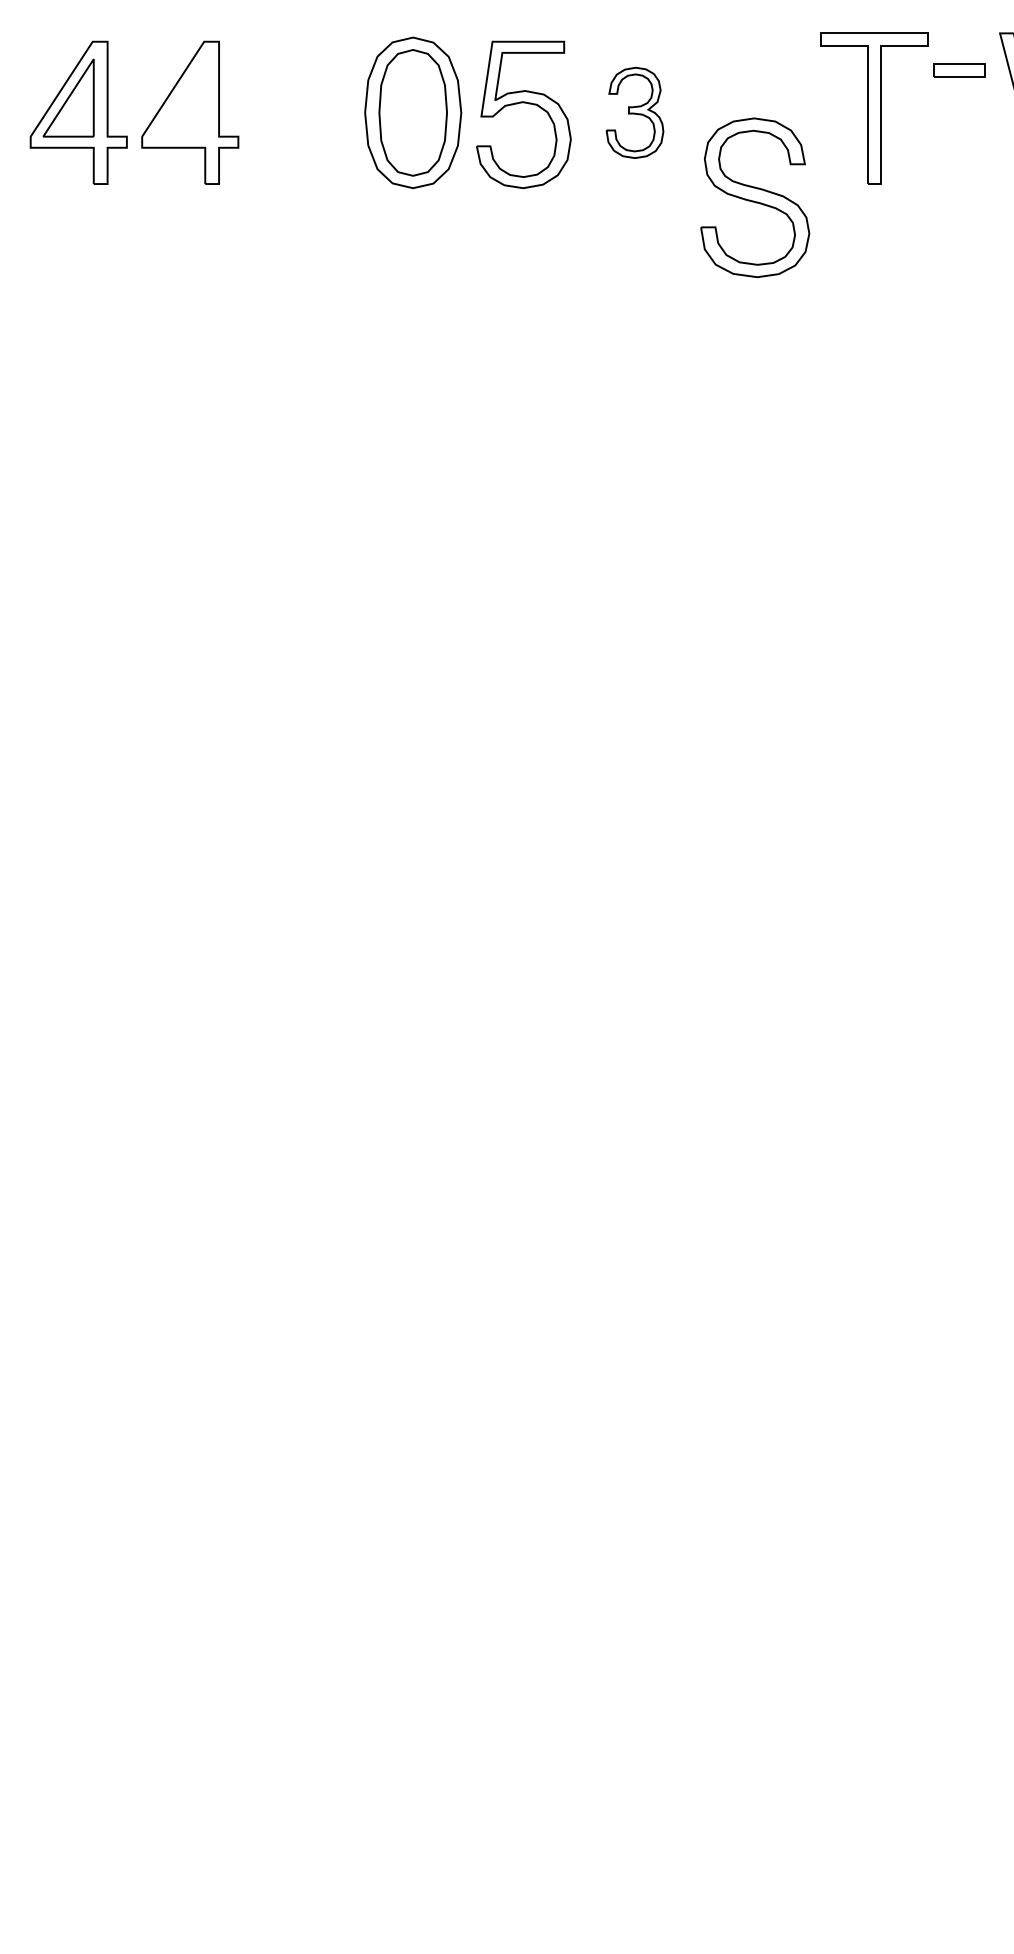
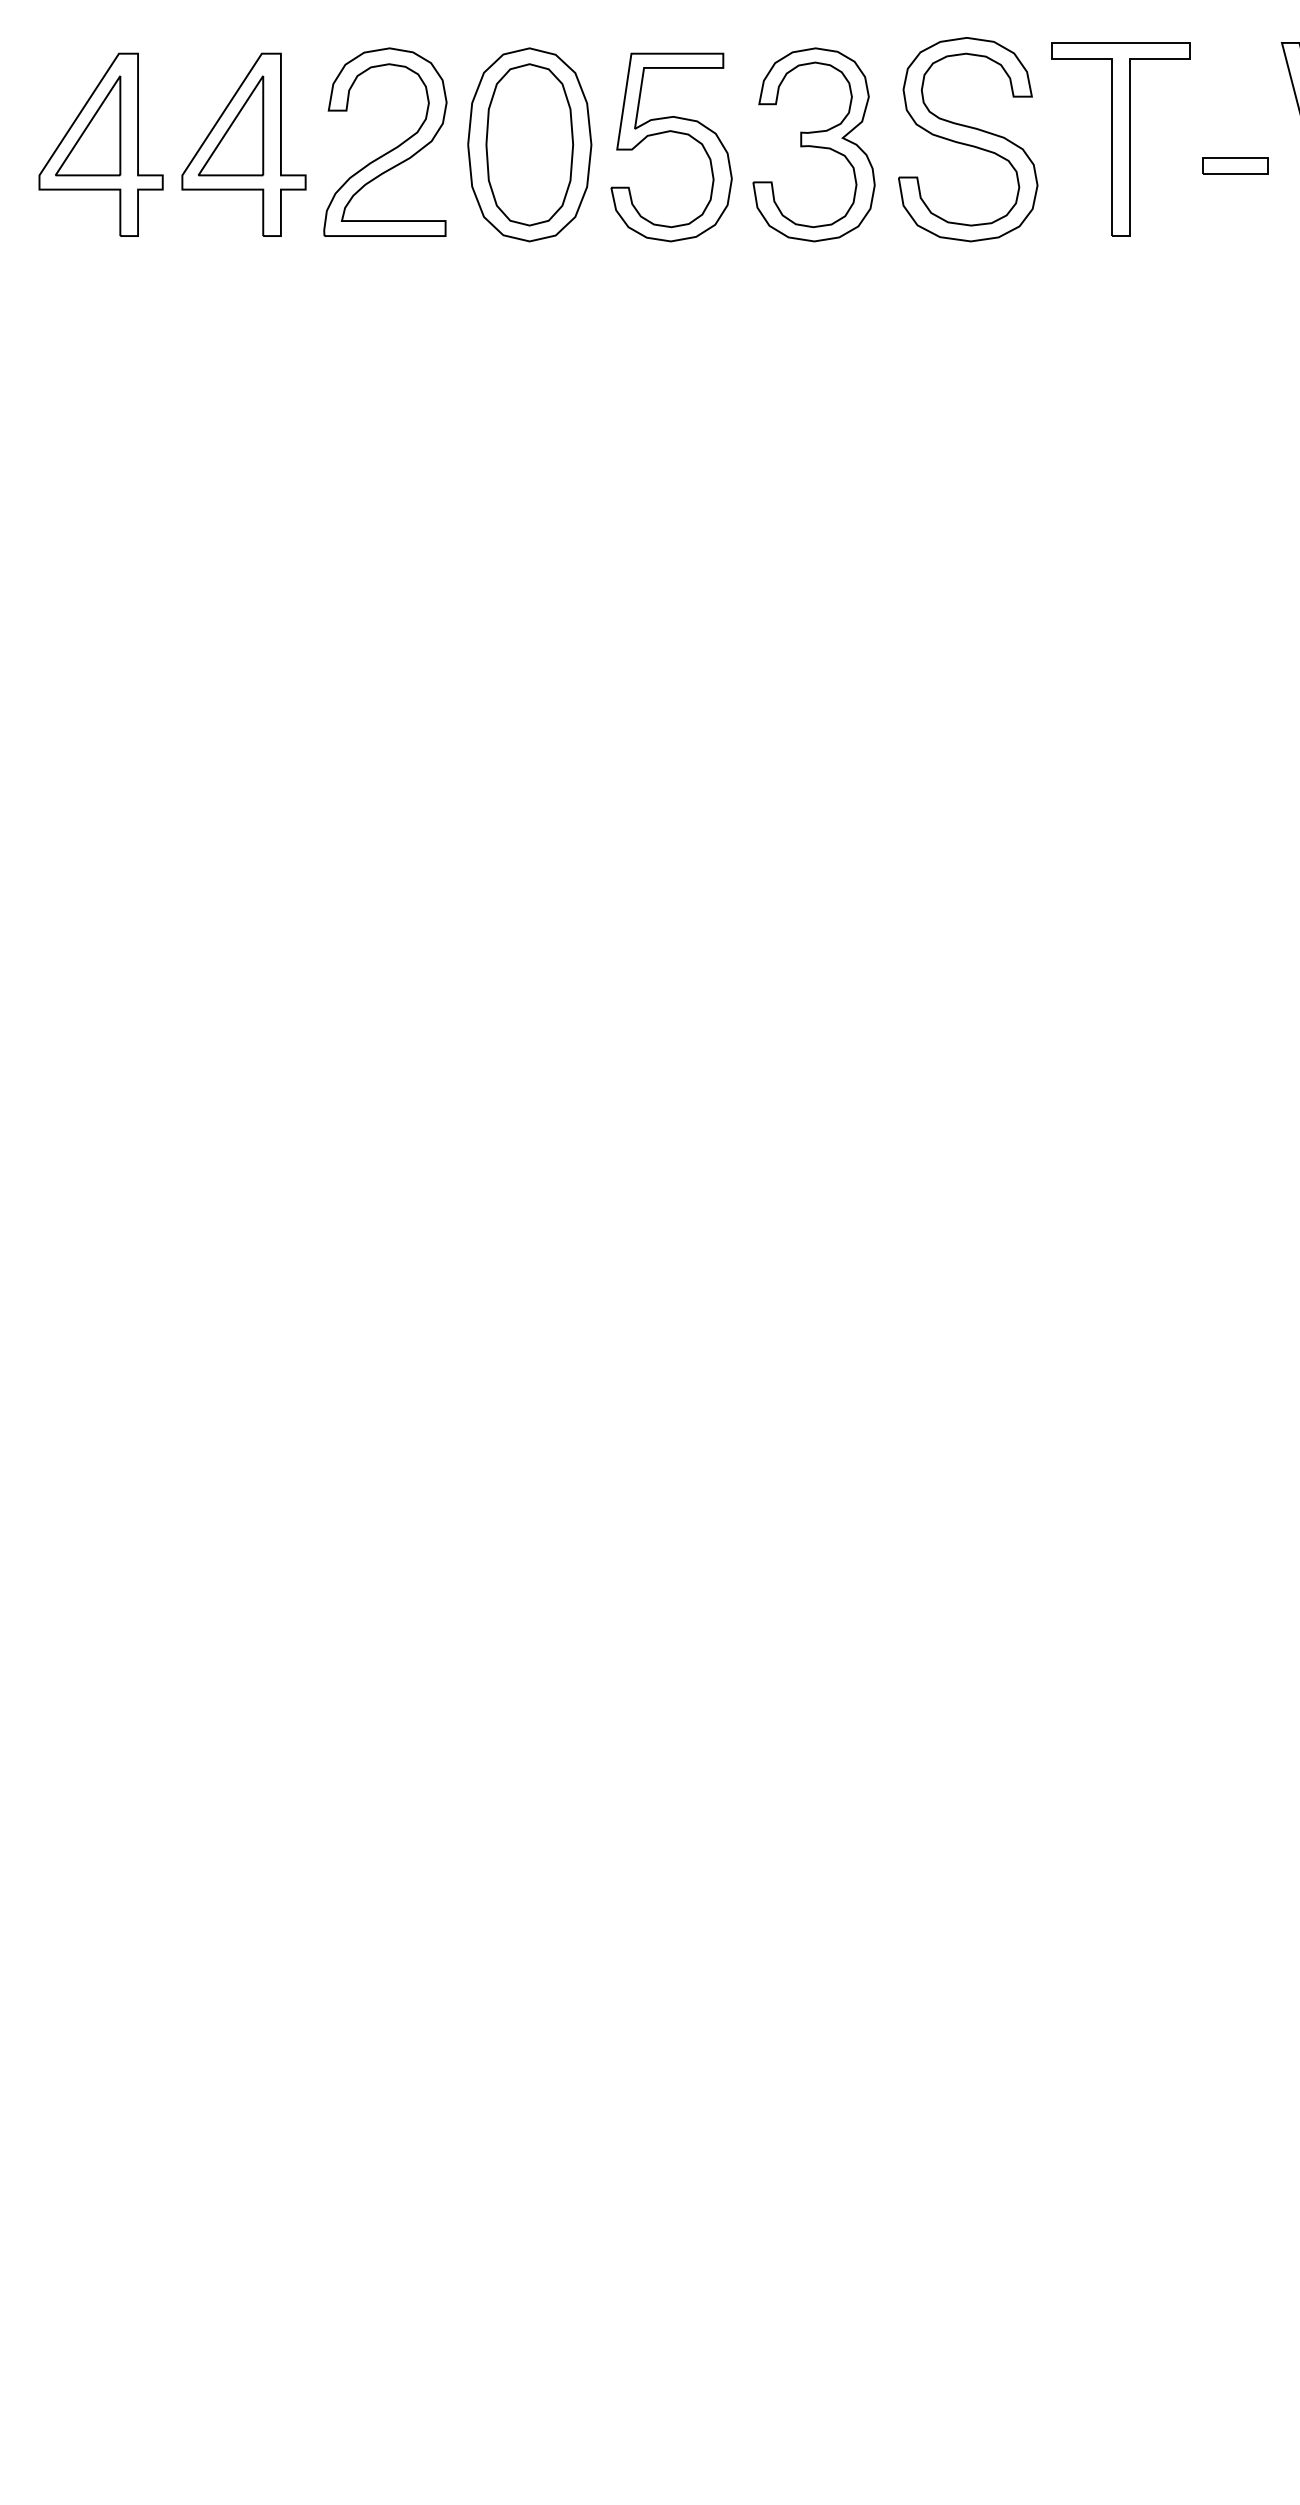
part: (959, 70) -> (1235, 166), moved
part: (180, 97) -> (231, 125), added
part: (634, 112) -> (813, 144), size x1.67
part: (304, 116) -> (390, 149), added
part: (755, 197) -> (968, 139), moved

